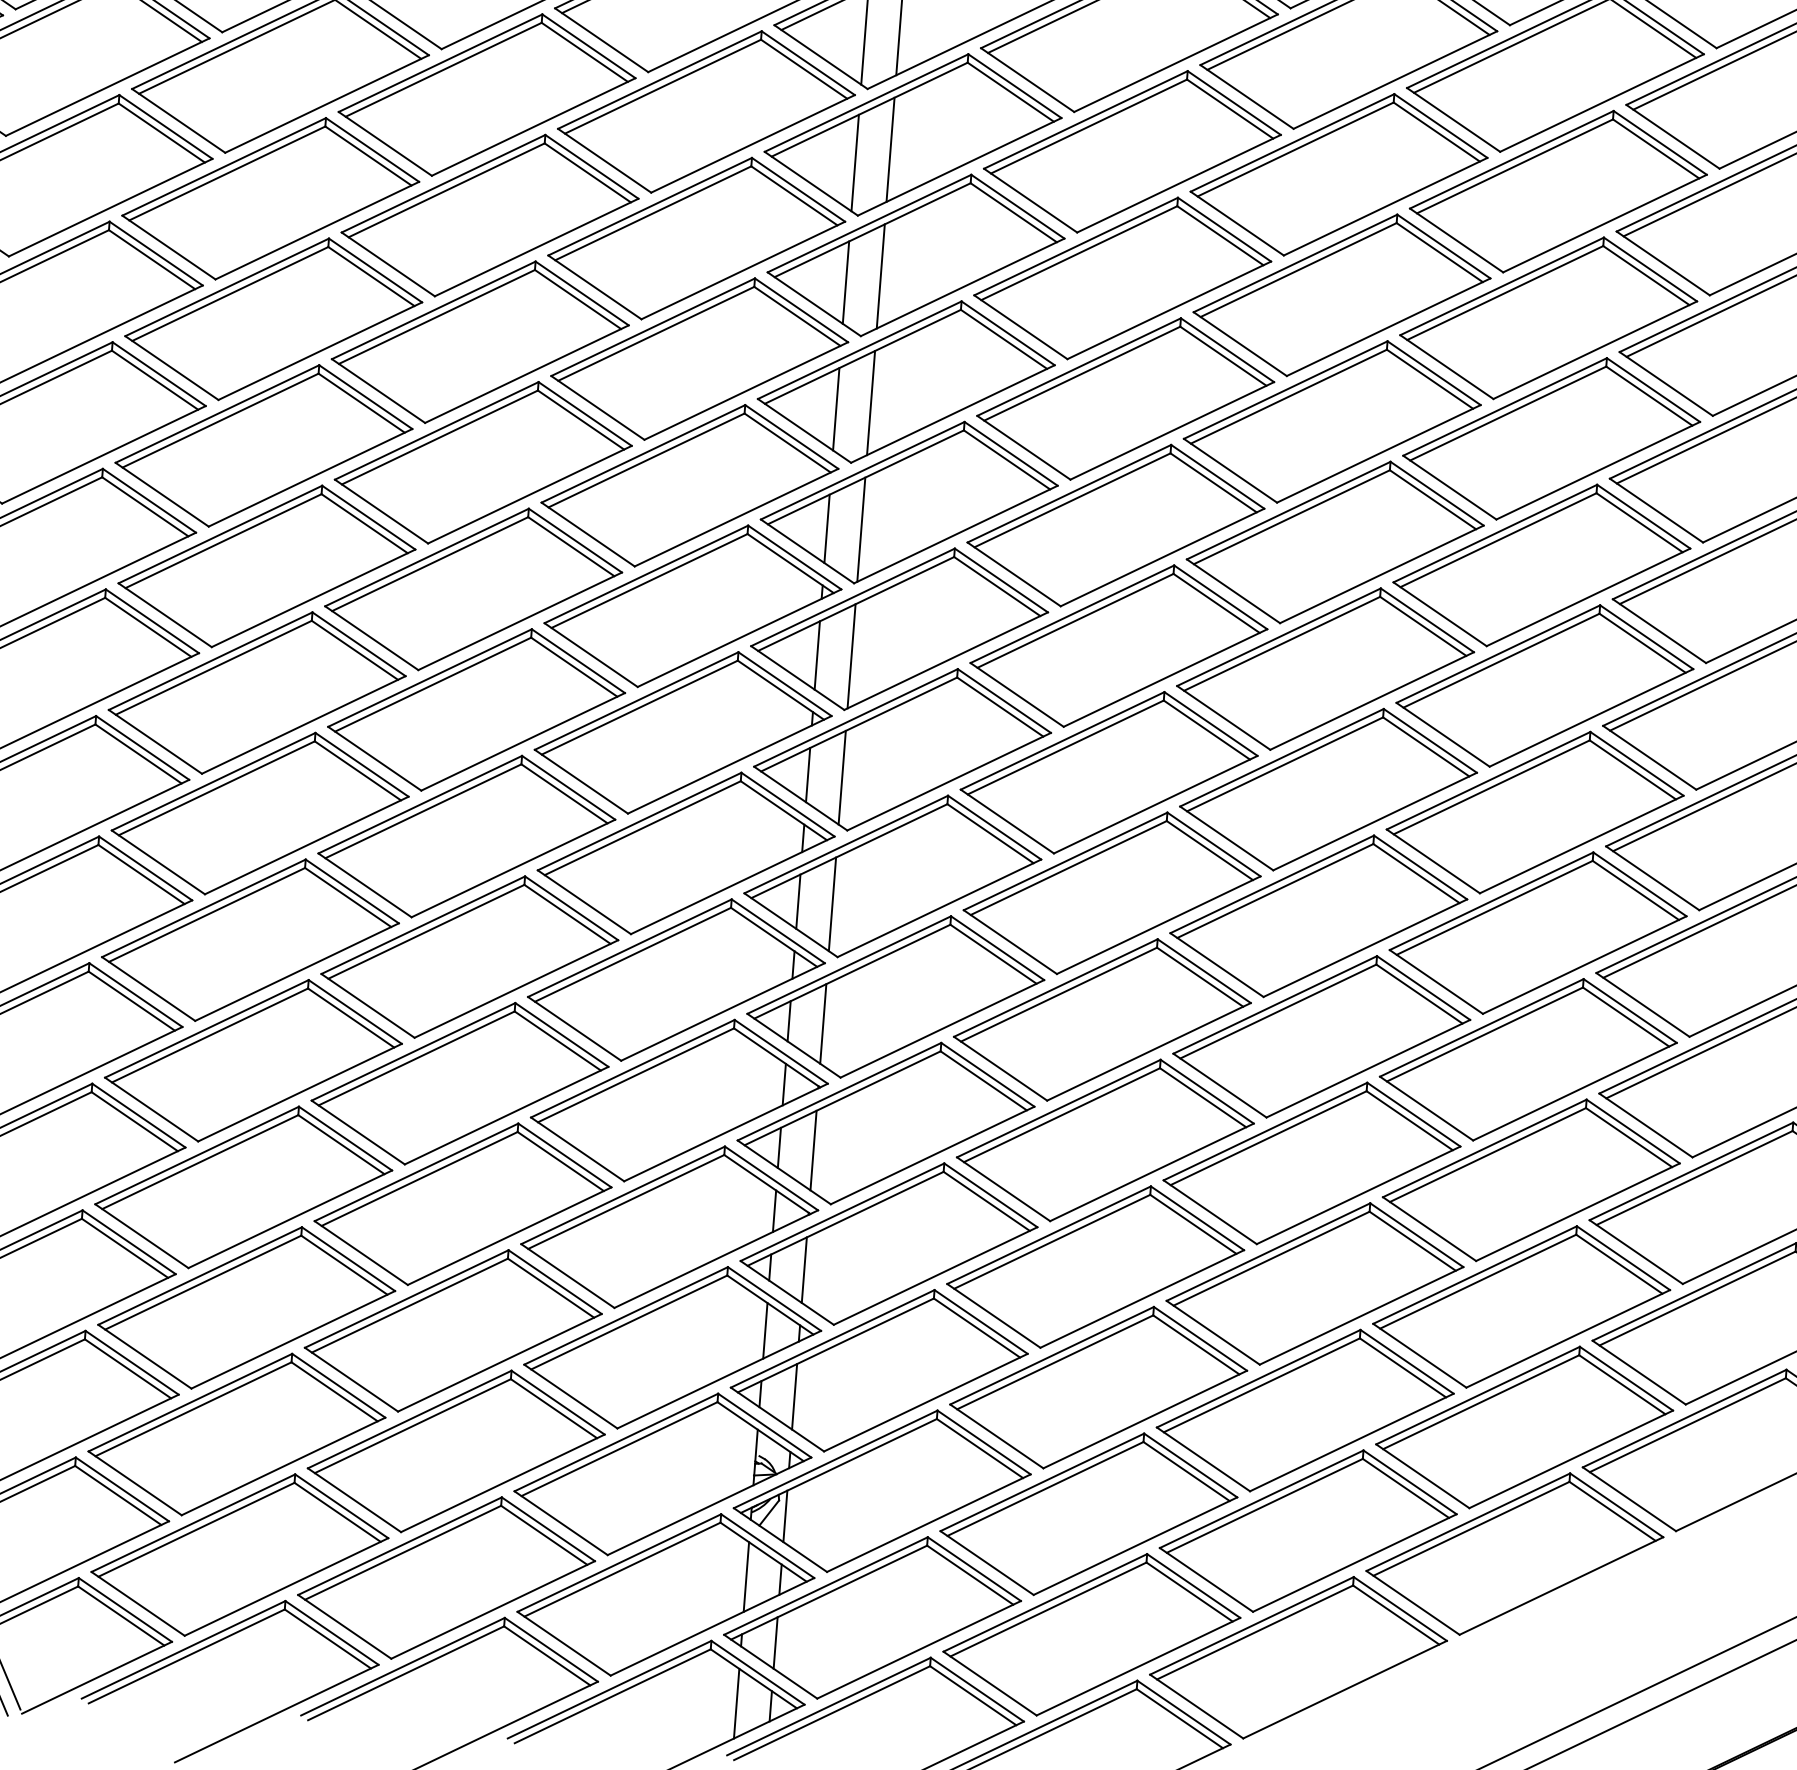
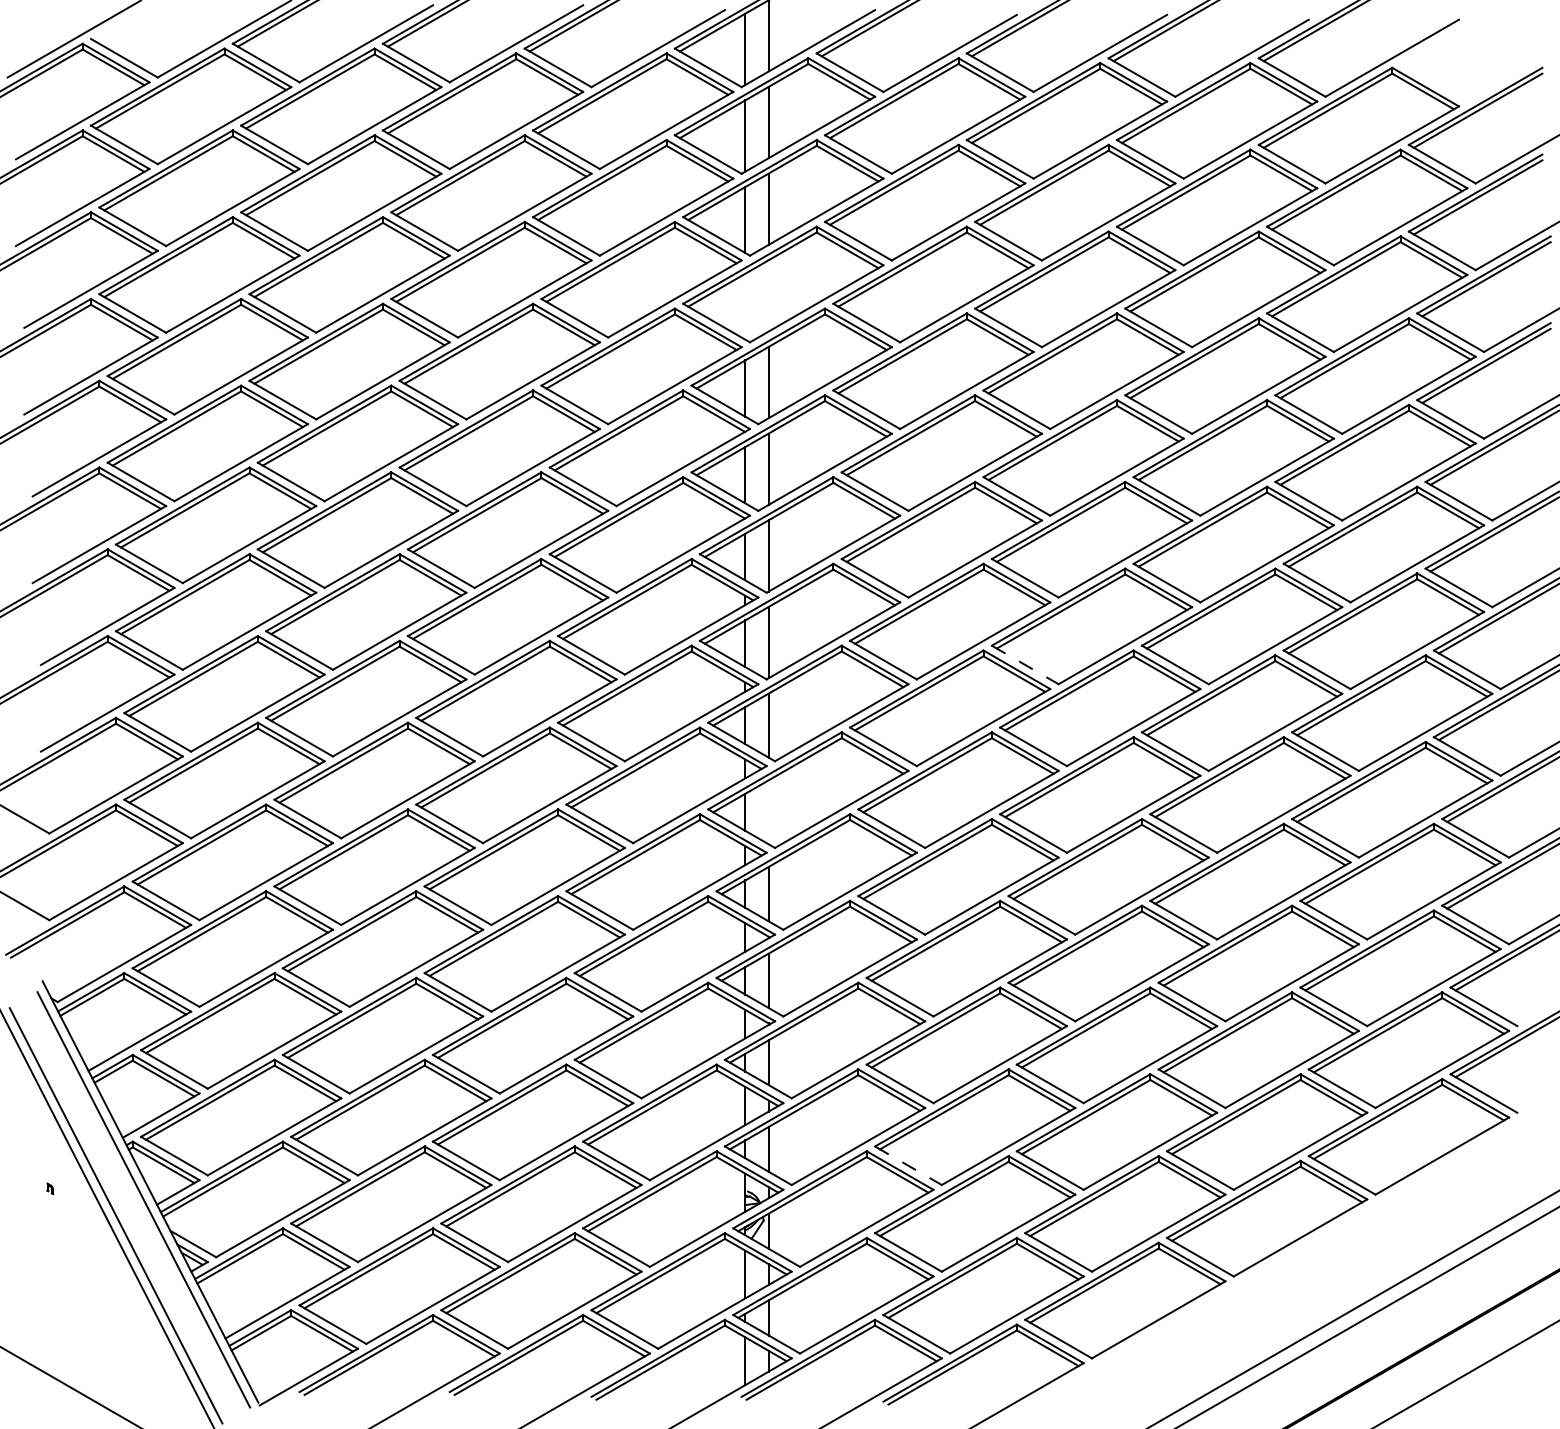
line: (890, 149) -> (768, 295), removed
line: (855, 162) -> (745, 306), removed
line: (1224, 717) -> (1025, 664), solid -> dashed
line: (832, 904) -> (768, 812), removed
line: (996, 1436) -> (908, 1165), solid -> dashed

